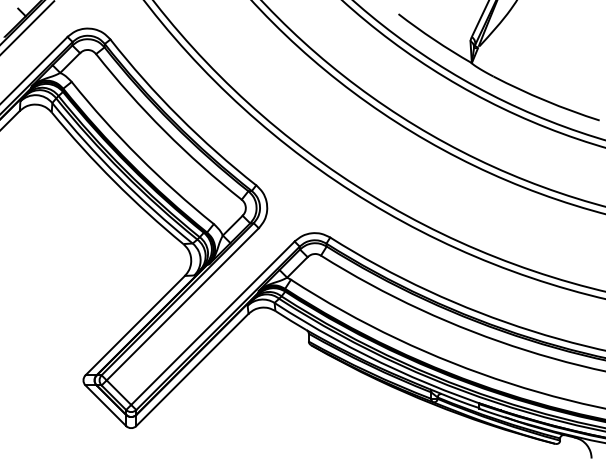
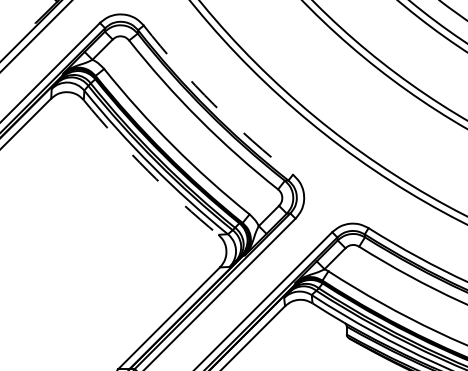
arc: (179, 116) -> (214, 104), solid -> dashed
arc: (114, 181) -> (147, 170), solid -> dashed

